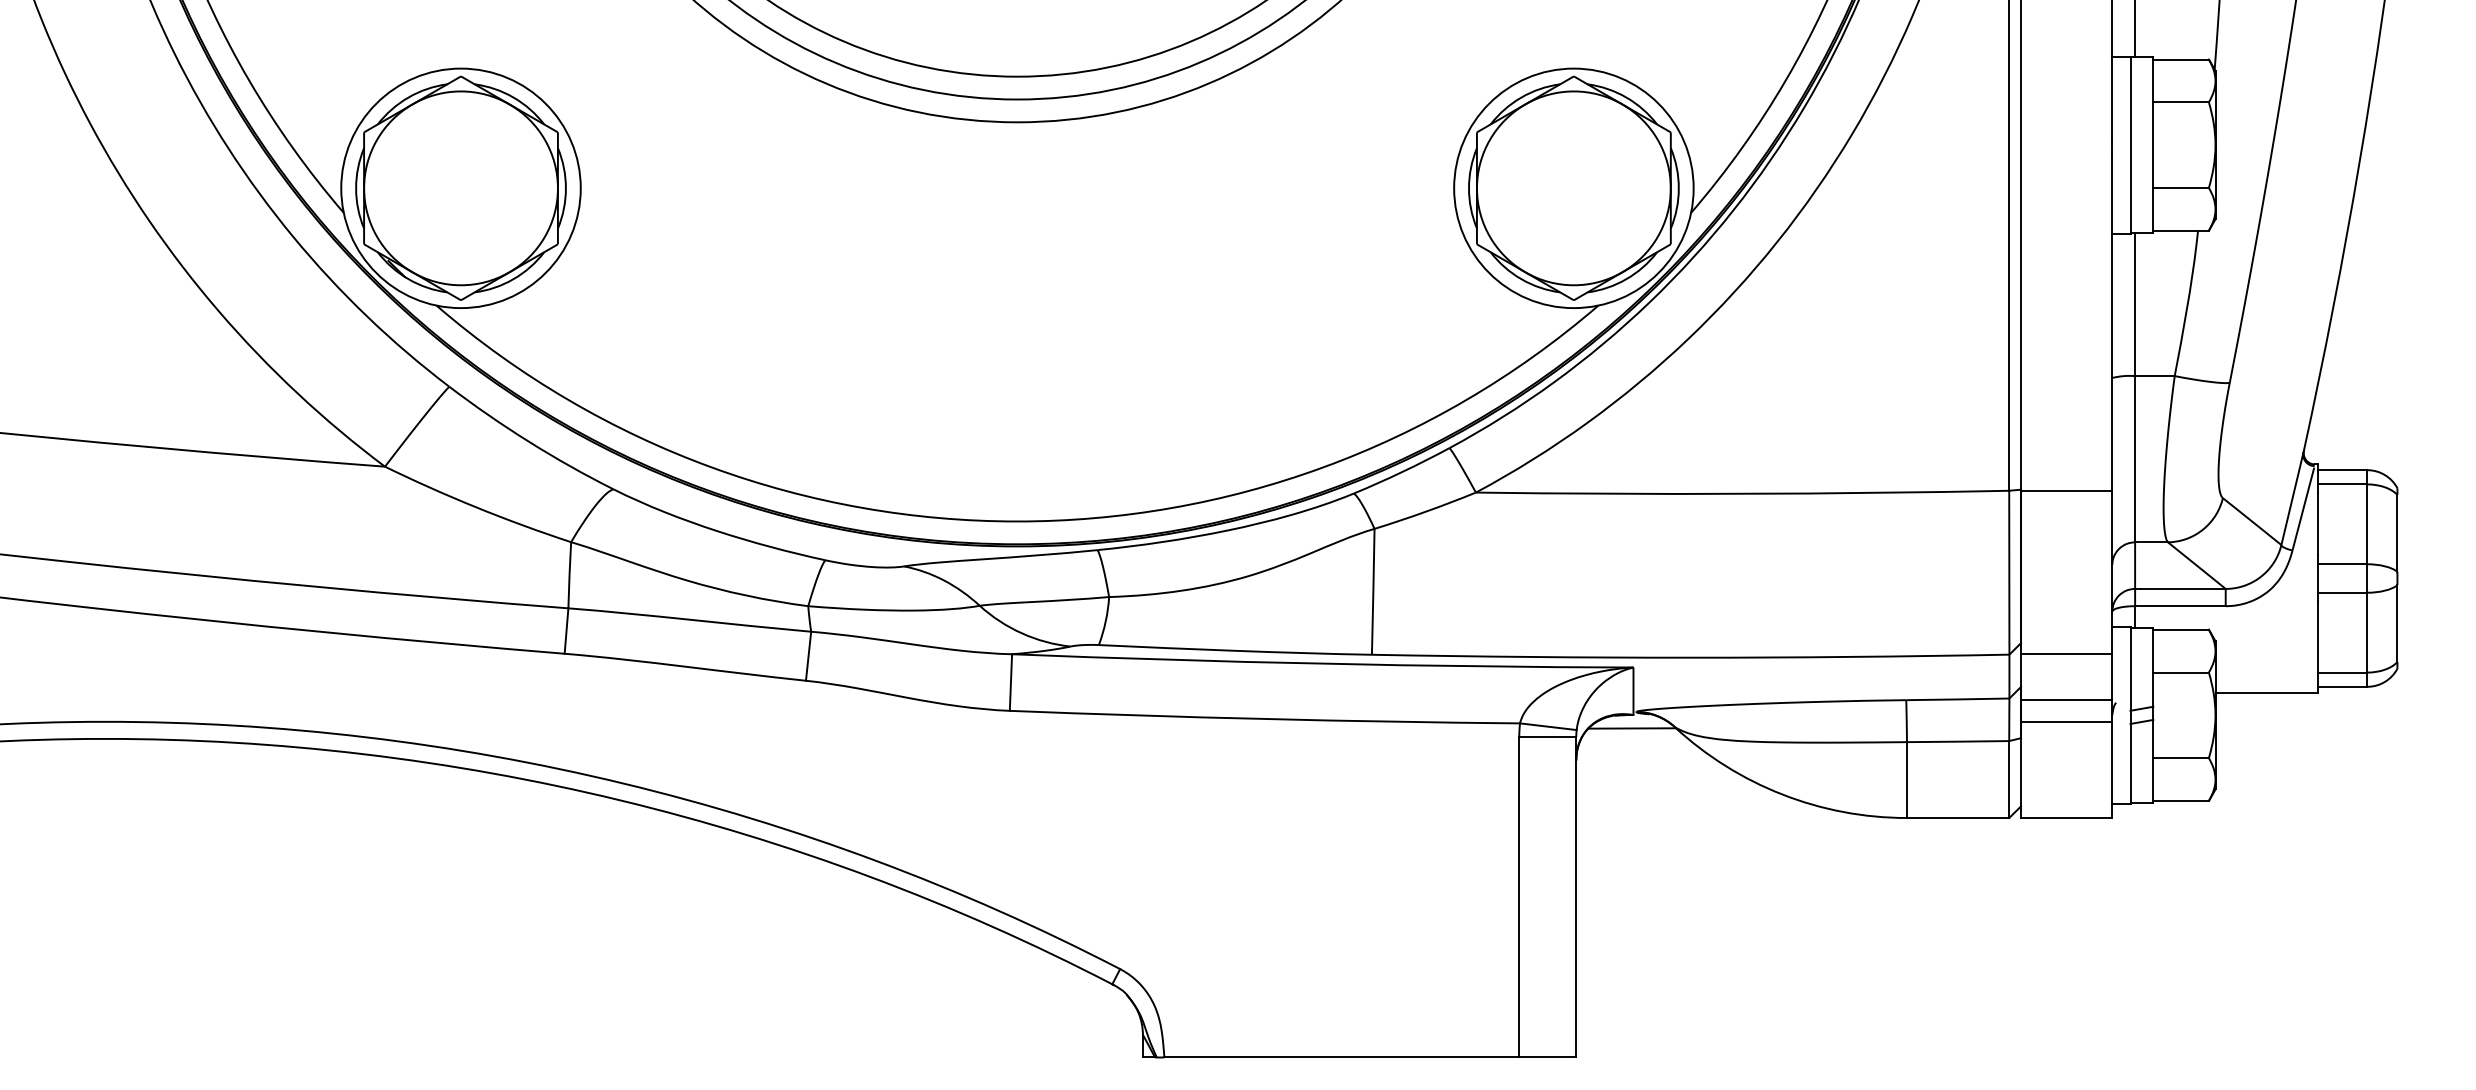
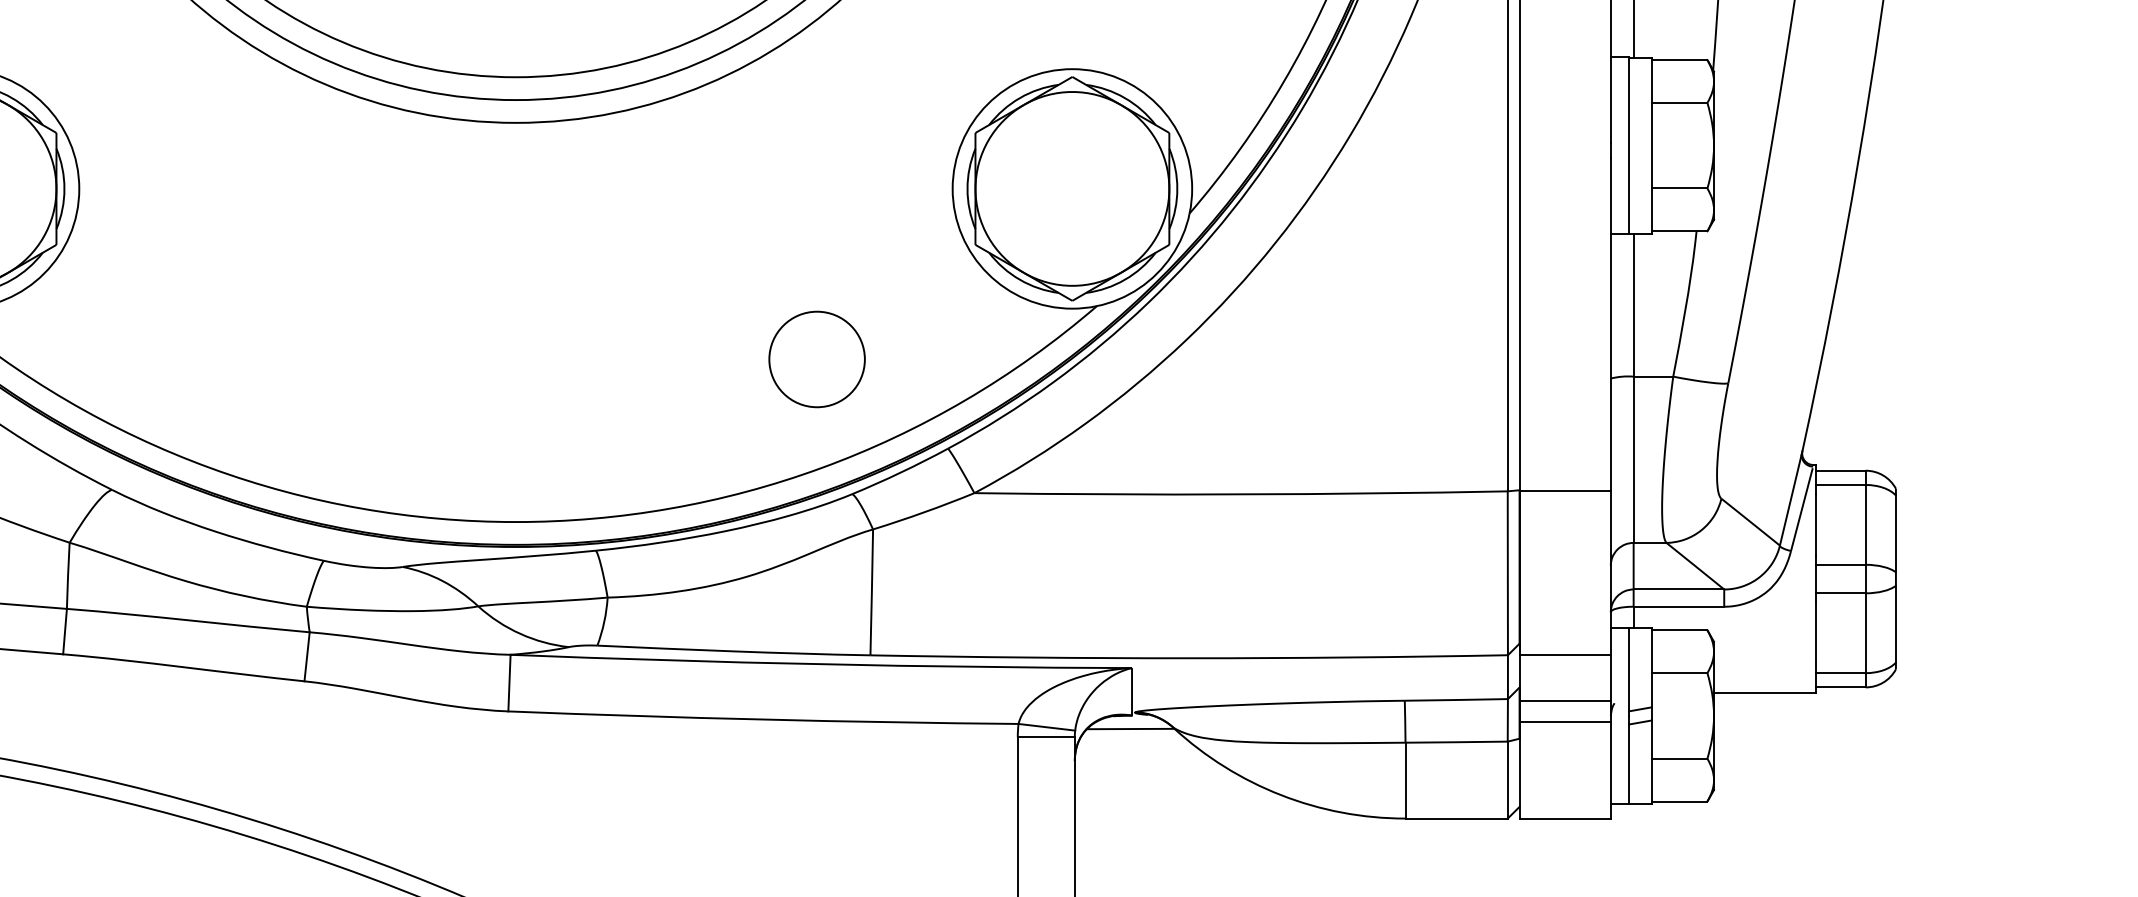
circle: (1318, 358) -> (817, 359), added

